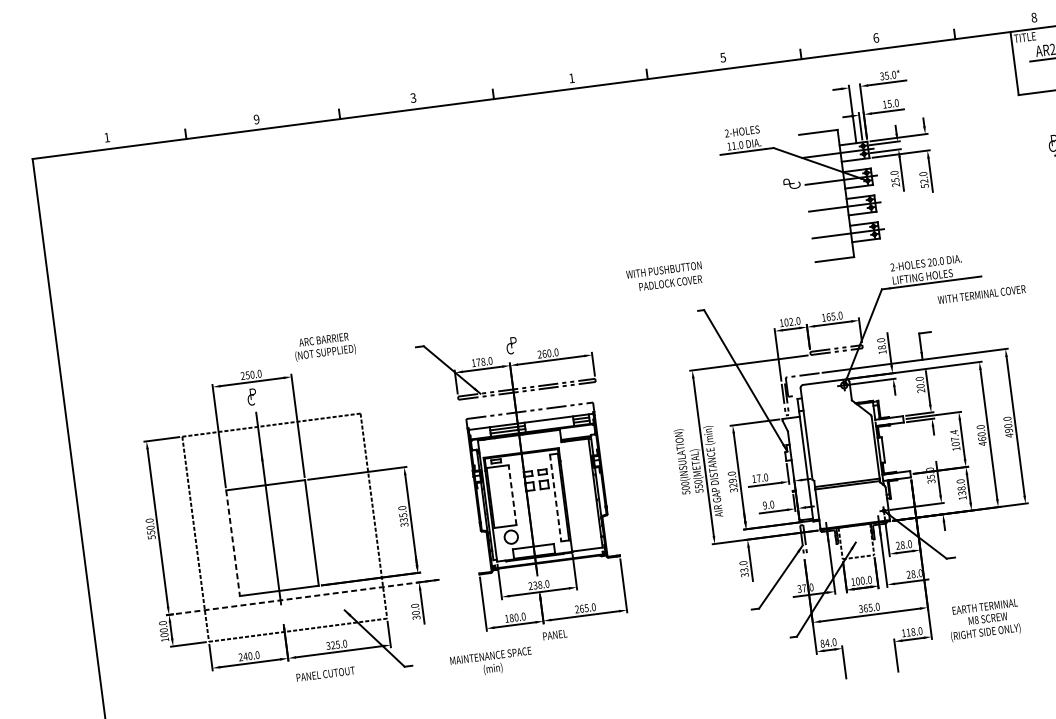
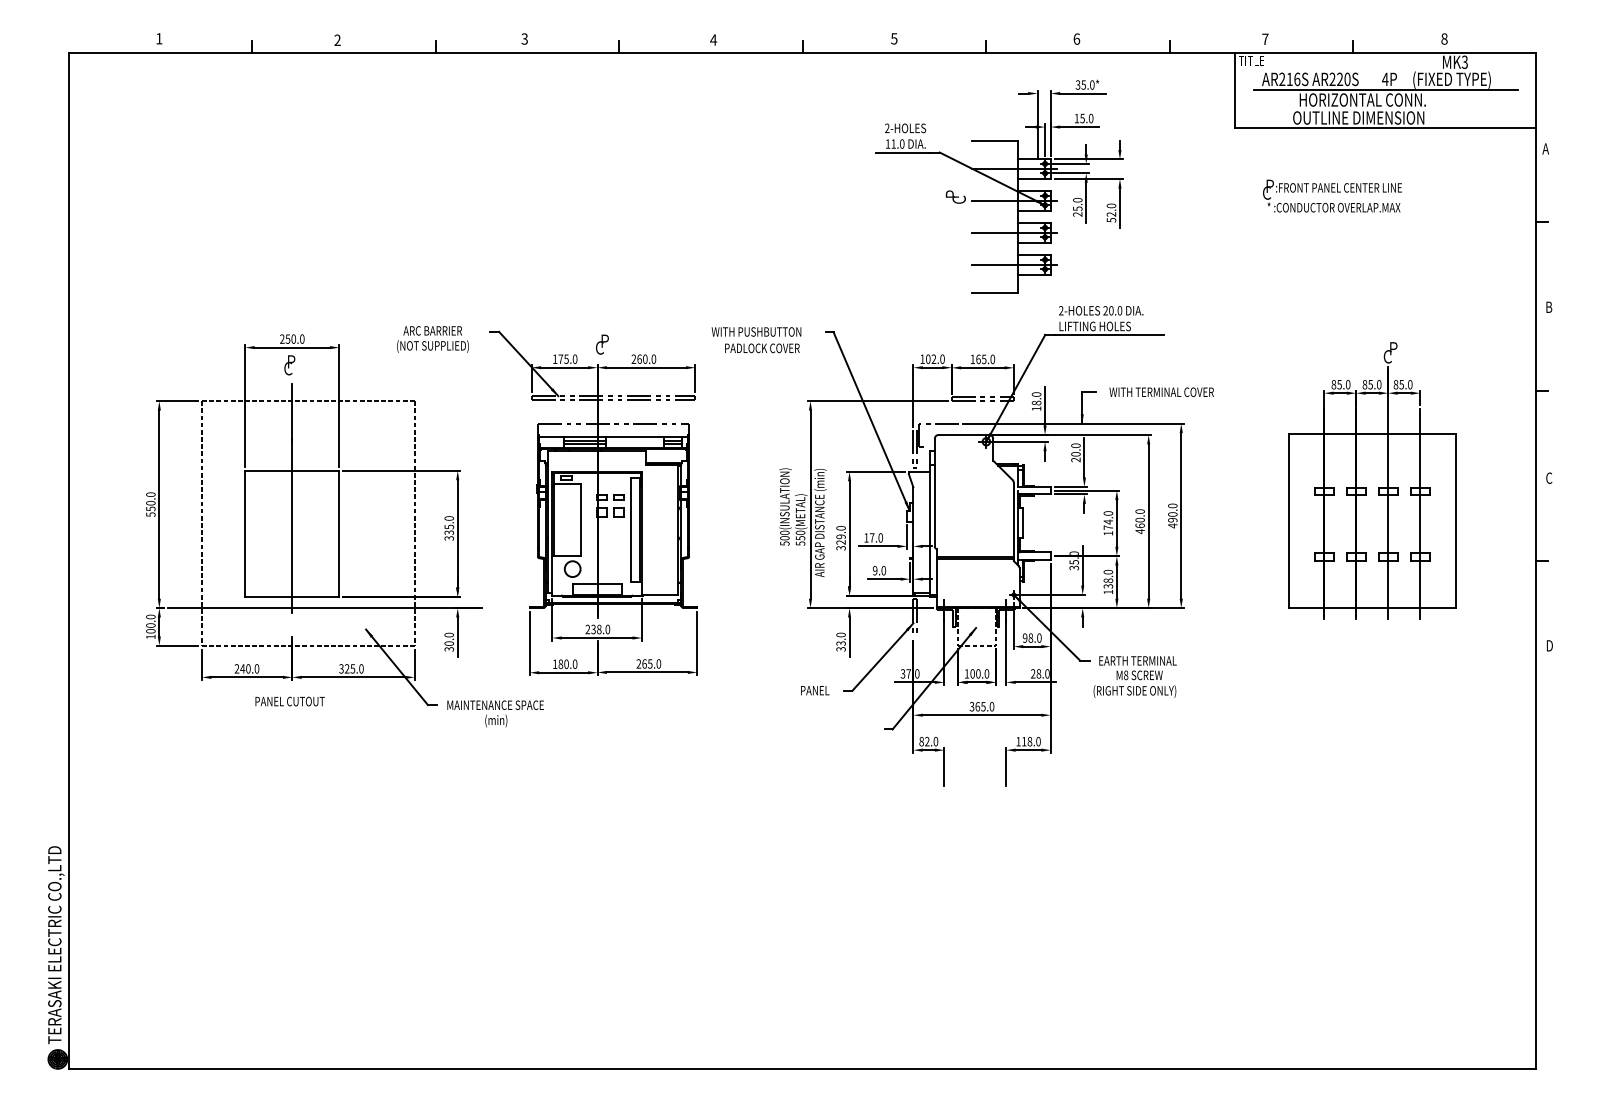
text: (1034, 17) -> (1265, 39), 8 -> 7
text: (571, 77) -> (713, 39), 1 -> 4
text: (256, 119) -> (337, 40), 9 -> 2
text: (664, 277) -> (756, 340), moved
text: (981, 293) -> (1161, 391), moved
text: (324, 346) -> (432, 339), moved
text: (483, 361) -> (566, 358), 178.0 -> 175.0
text: (955, 438) -> (1108, 520), 107.4 -> 174.0
line: (512, 495) -> (580, 520), dashed -> solid
line: (555, 498) -> (630, 530), dashed -> solid
line: (233, 543) -> (245, 534), dashed -> solid
text: (897, 546) -> (1024, 638), 28.0 -> 98.0
line: (308, 597) -> (325, 608), dashed -> solid
text: (983, 620) -> (1134, 676), moved
text: (555, 634) -> (815, 690), moved
text: (826, 643) -> (926, 741), 84.0 -> 82.0
text: (491, 662) -> (495, 713), moved
text: (325, 674) -> (289, 701), moved

